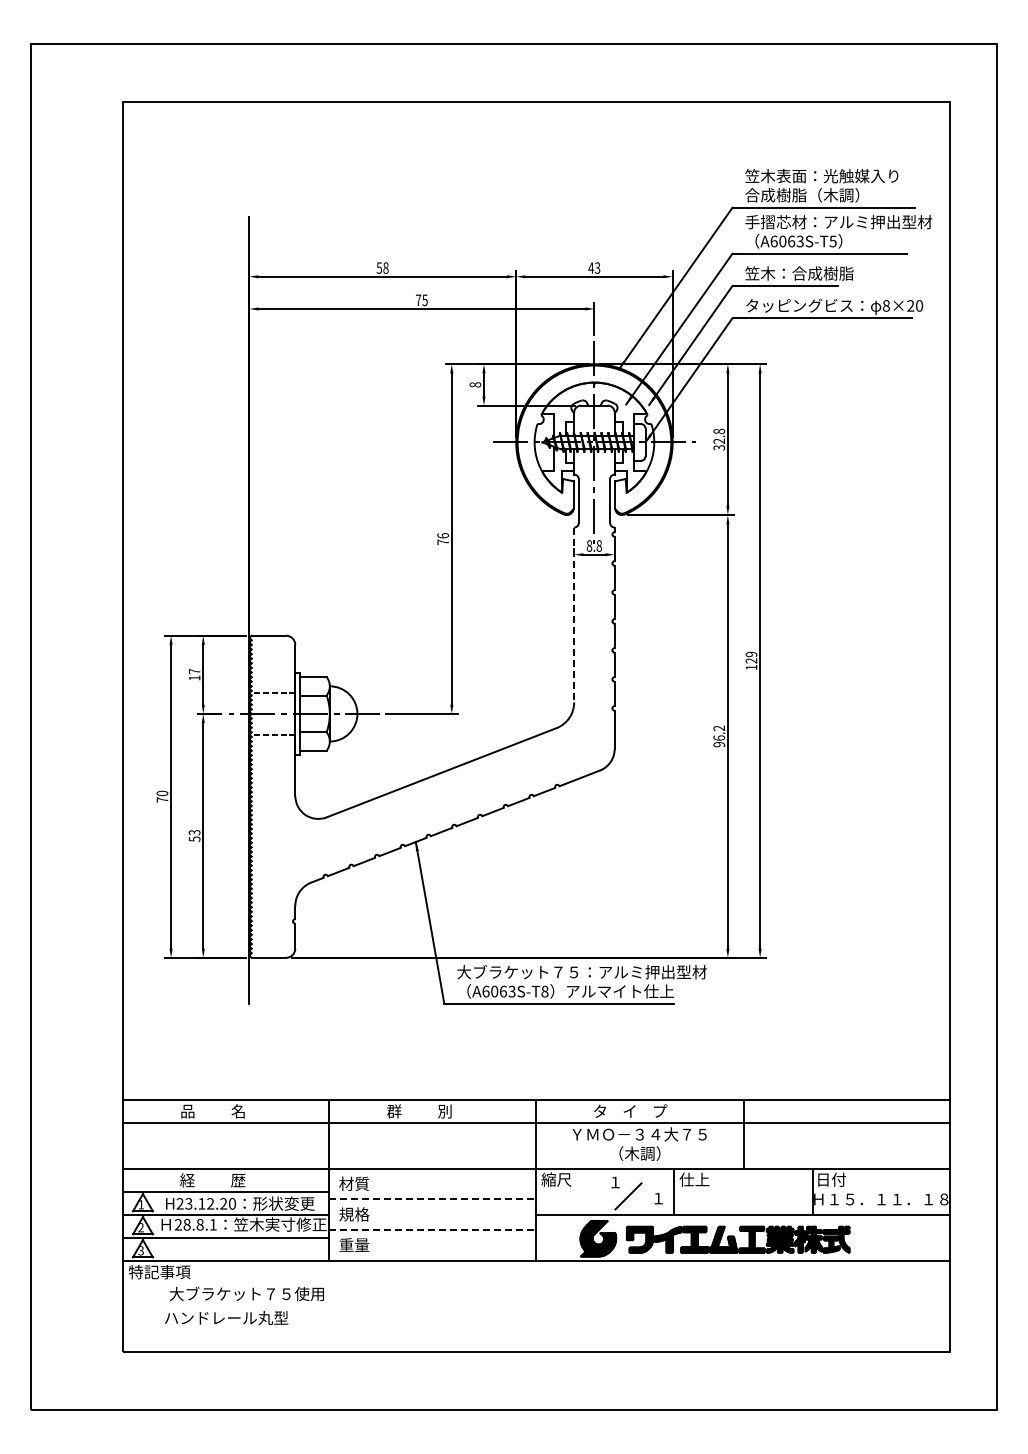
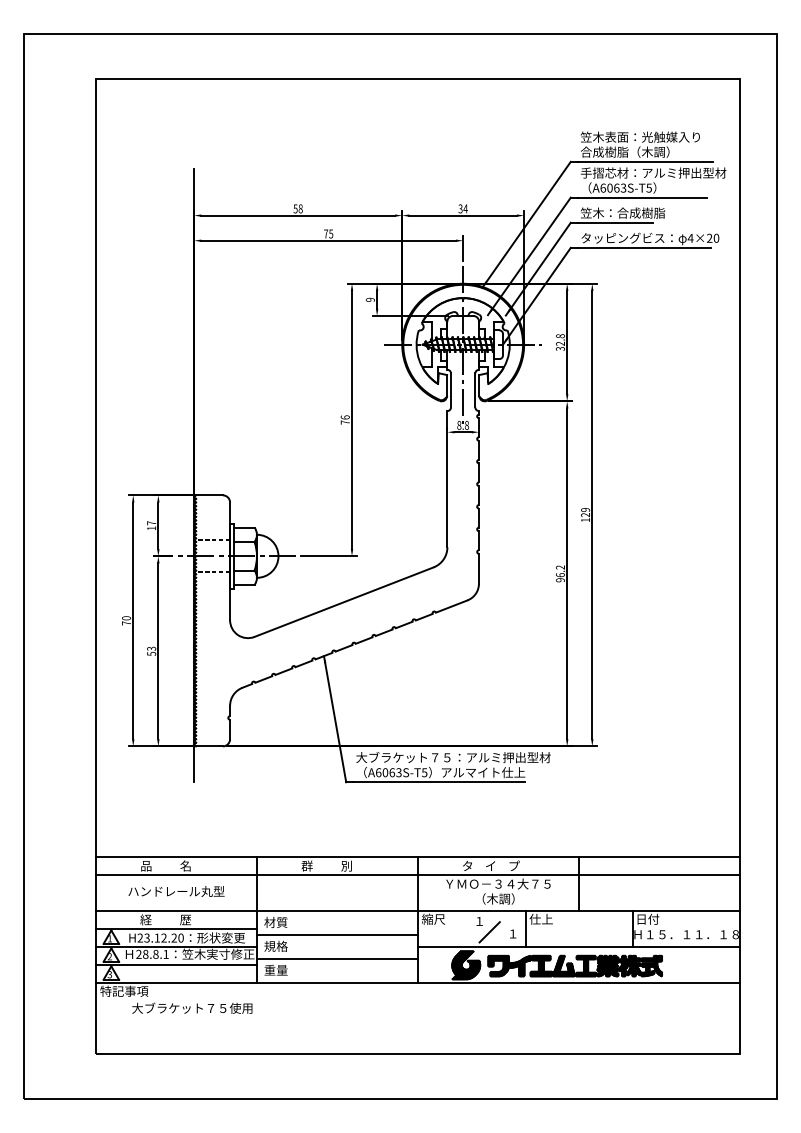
text: (594, 267) -> (463, 208), 43 -> 34
text: (886, 305) -> (690, 238), 8×20 -> 4×20
text: (475, 384) -> (370, 299), 8 -> 9
line: (574, 615) -> (447, 479), dashed -> solid
text: (544, 991) -> (424, 772), A6063S-T8 -> A6063S-T5
line: (432, 1199) -> (336, 934), dashed -> solid
line: (432, 1230) -> (336, 958), dashed -> solid
text: (226, 1317) -> (176, 891), moved

